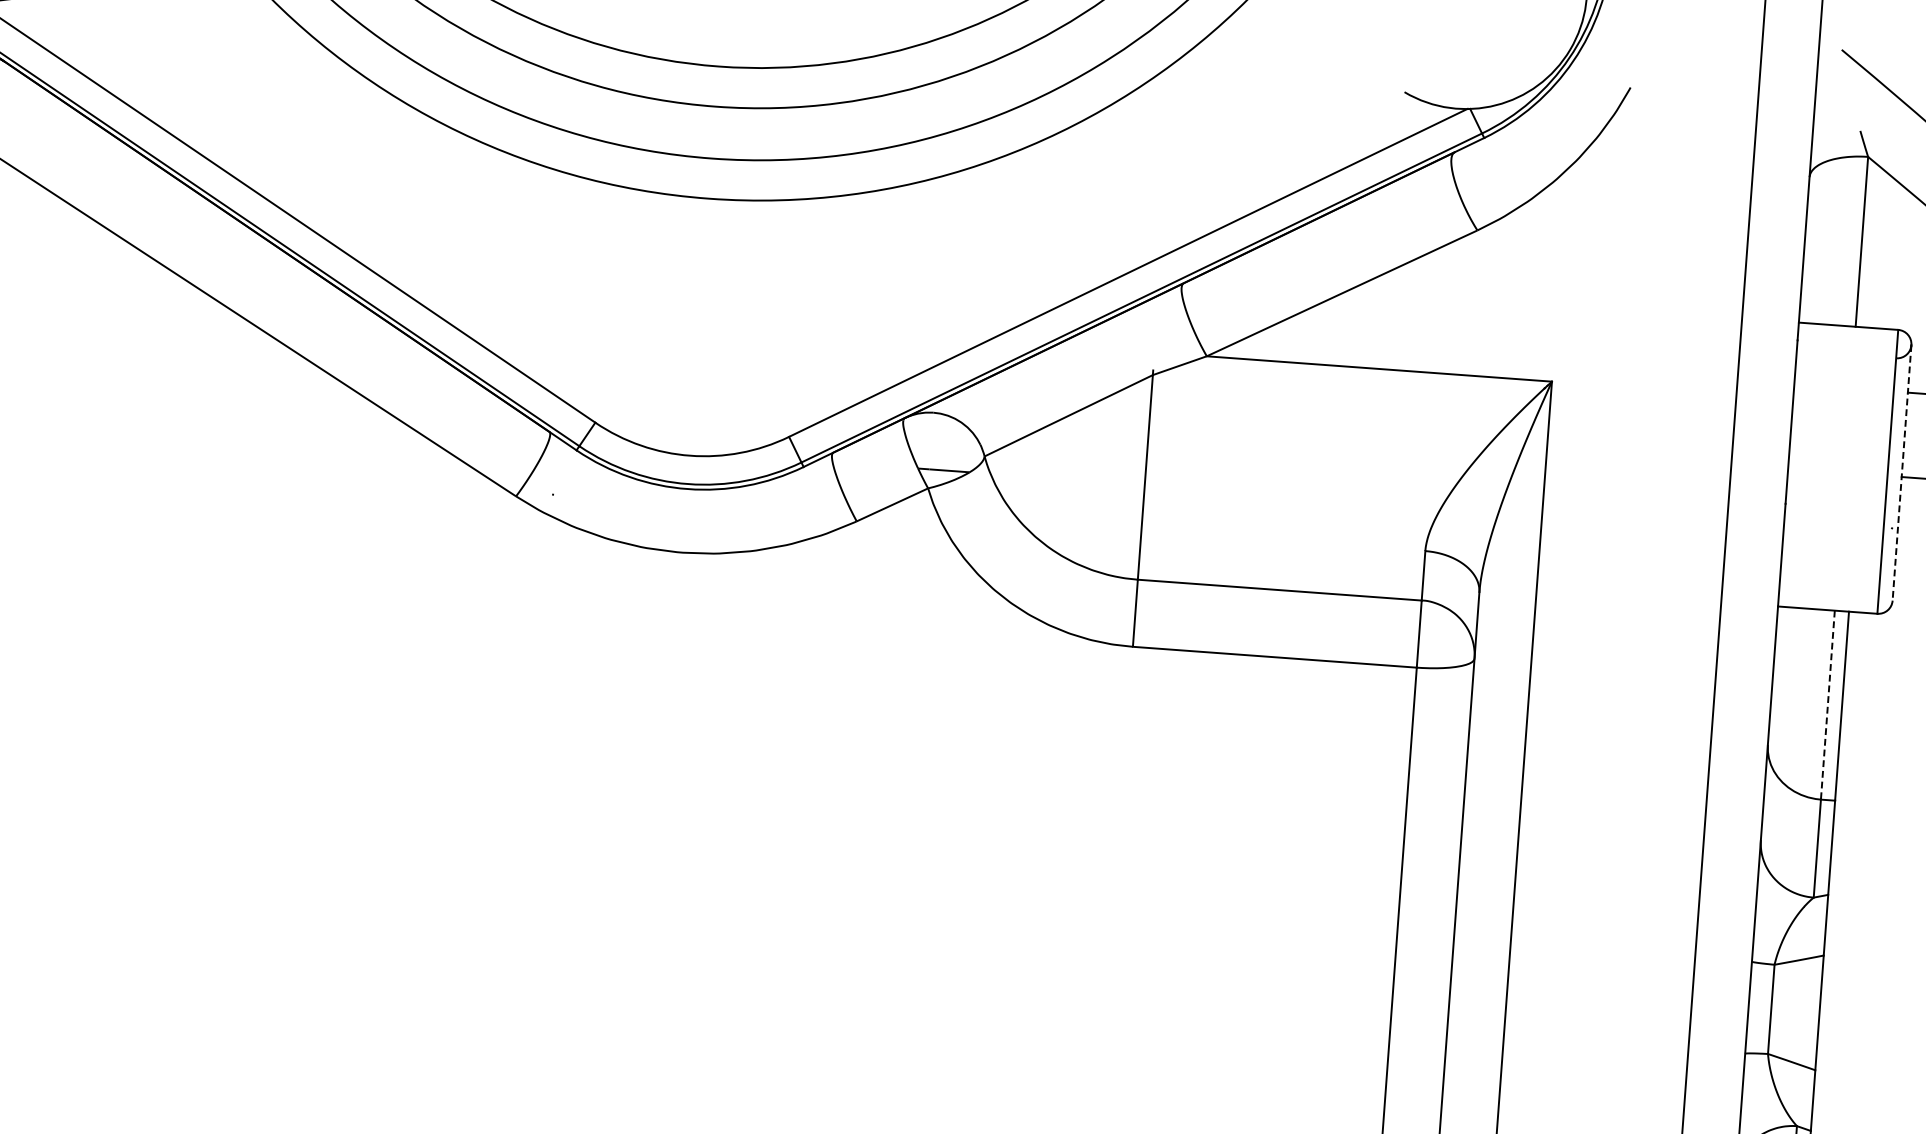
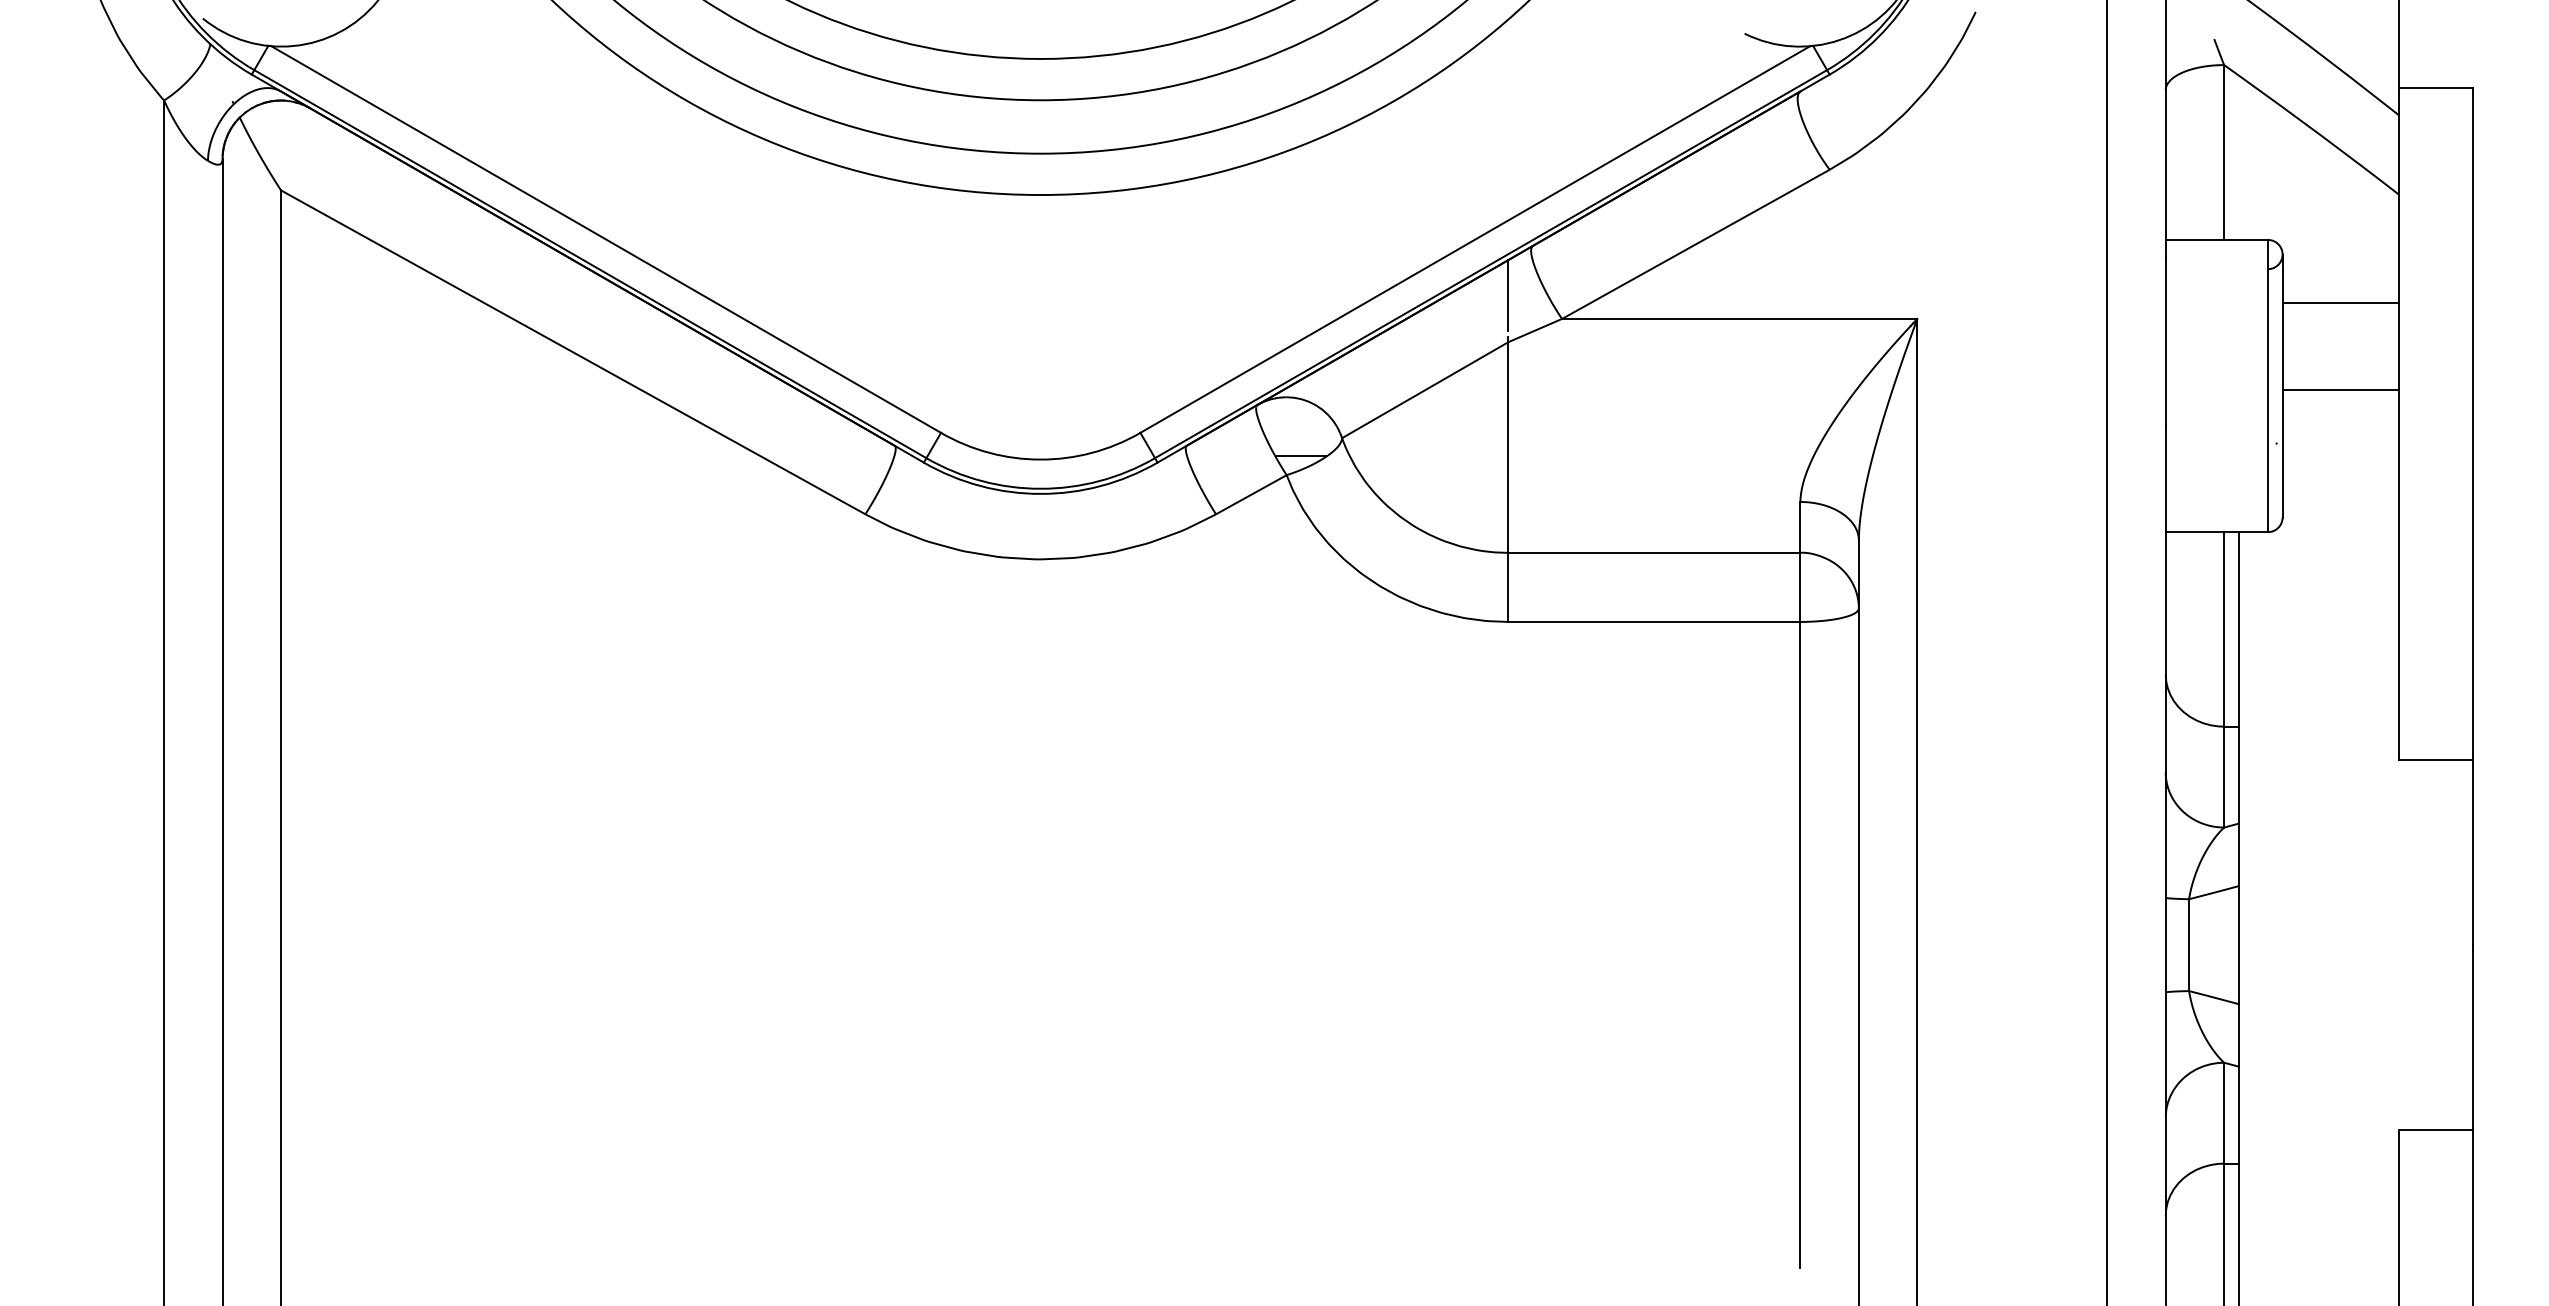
line: (1156, 329) -> (1508, 295), added
line: (1901, 473) -> (2282, 386), dashed -> solid
line: (1828, 705) -> (2224, 629), dashed -> solid

